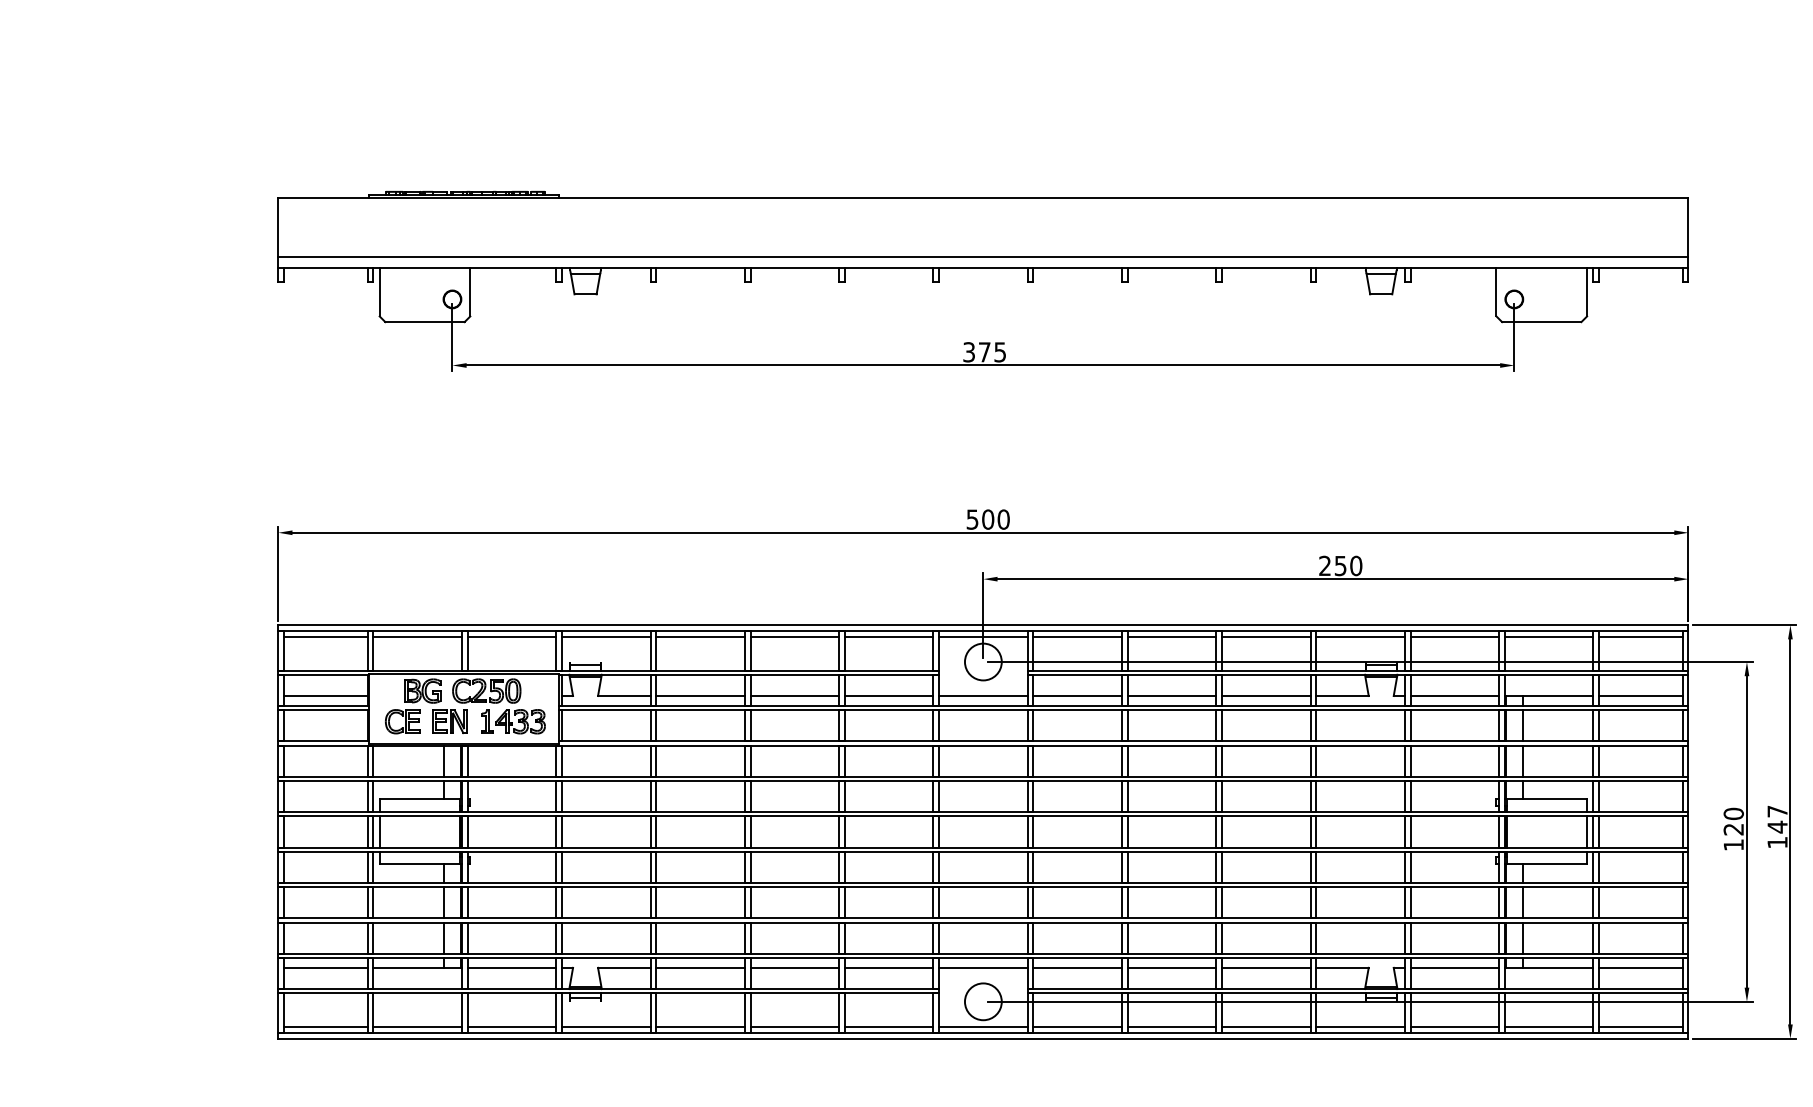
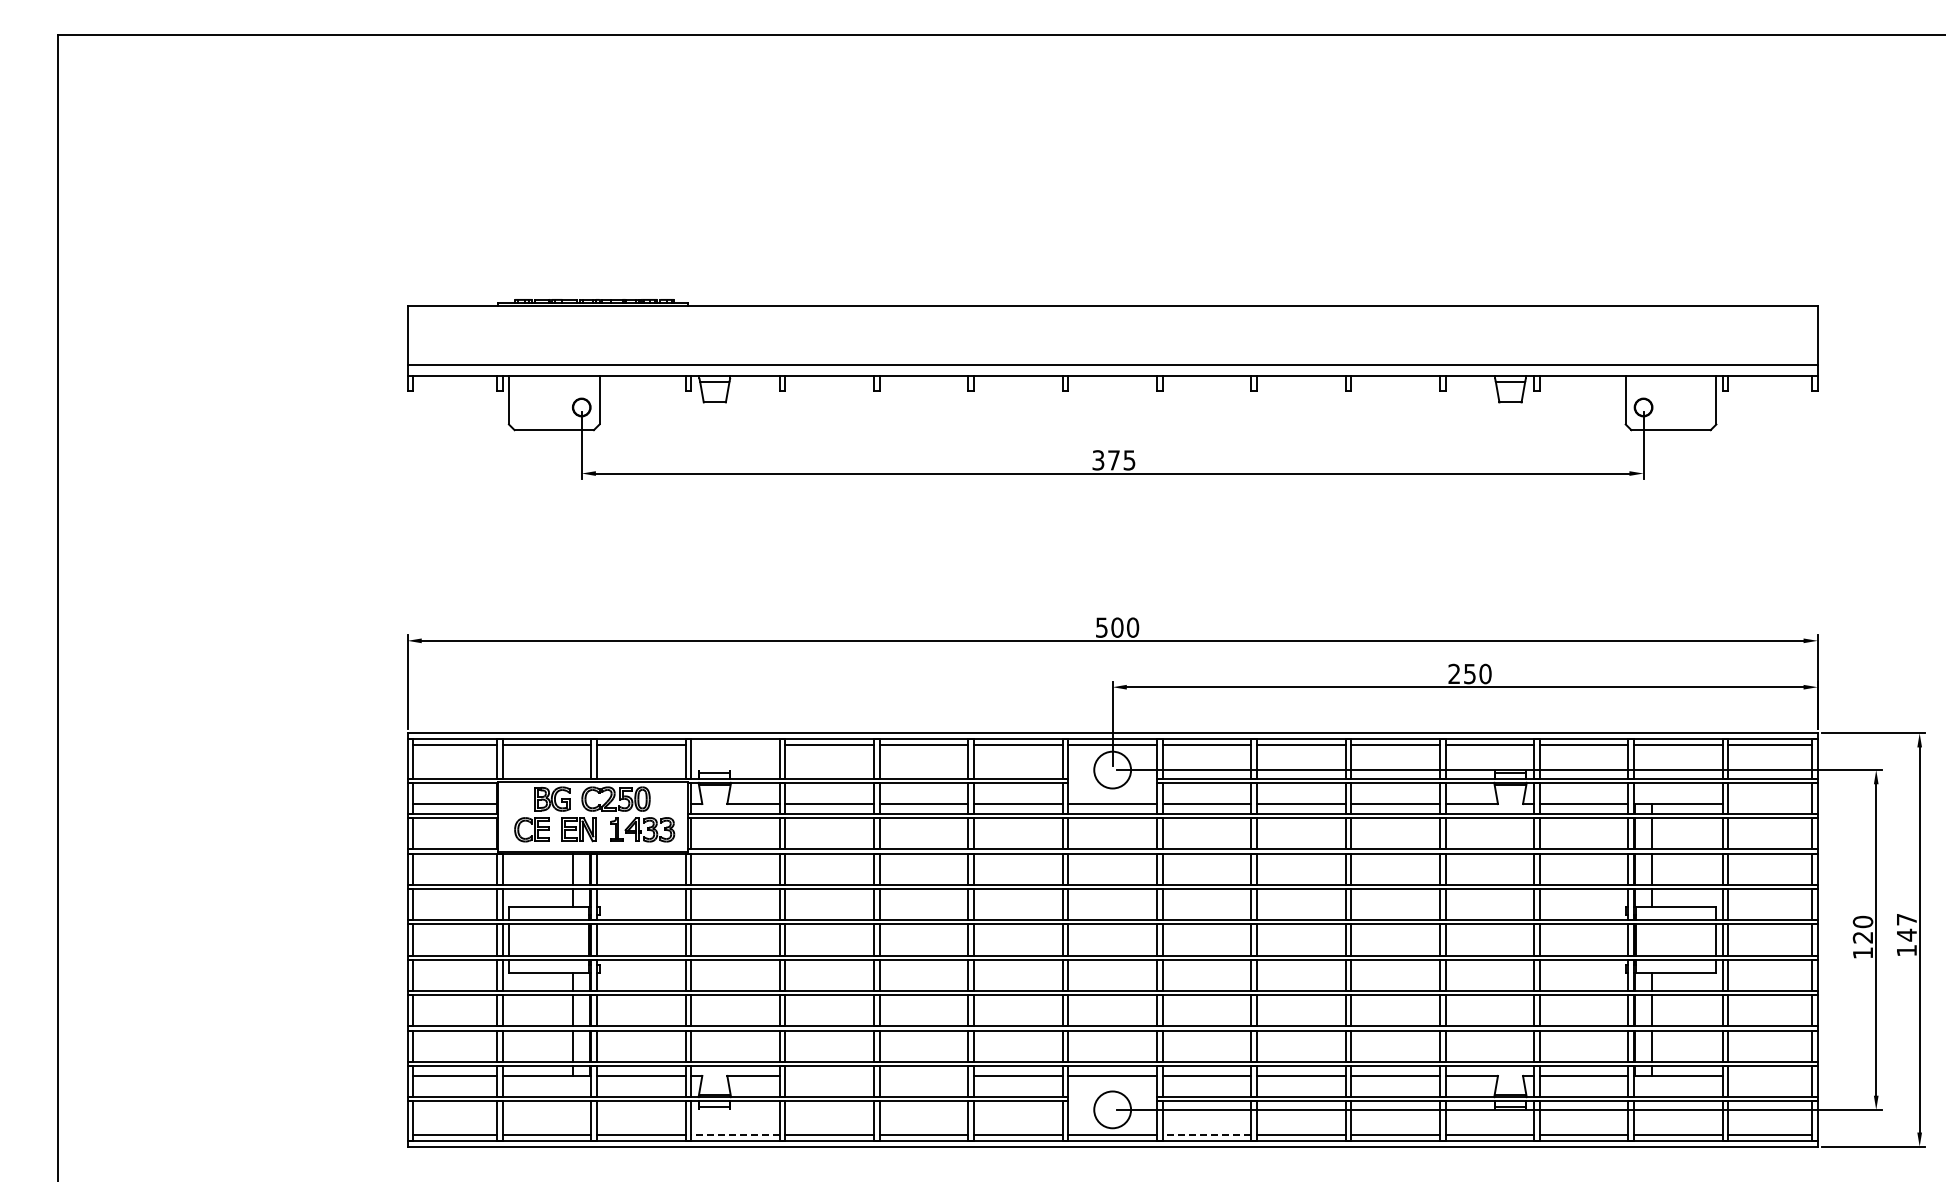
line: (606, 636) -> (735, 744), removed
line: (1641, 696) -> (1770, 804), removed
line: (700, 967) -> (829, 1075), removed
line: (794, 967) -> (923, 1075), removed
line: (1641, 967) -> (1770, 1075), removed
line: (605, 1027) -> (734, 1135), solid -> dashed
line: (1077, 1027) -> (1206, 1135), solid -> dashed

